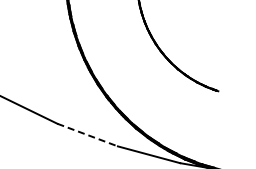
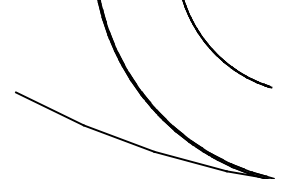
line: (88, 135) -> (120, 139), dashed -> solid

